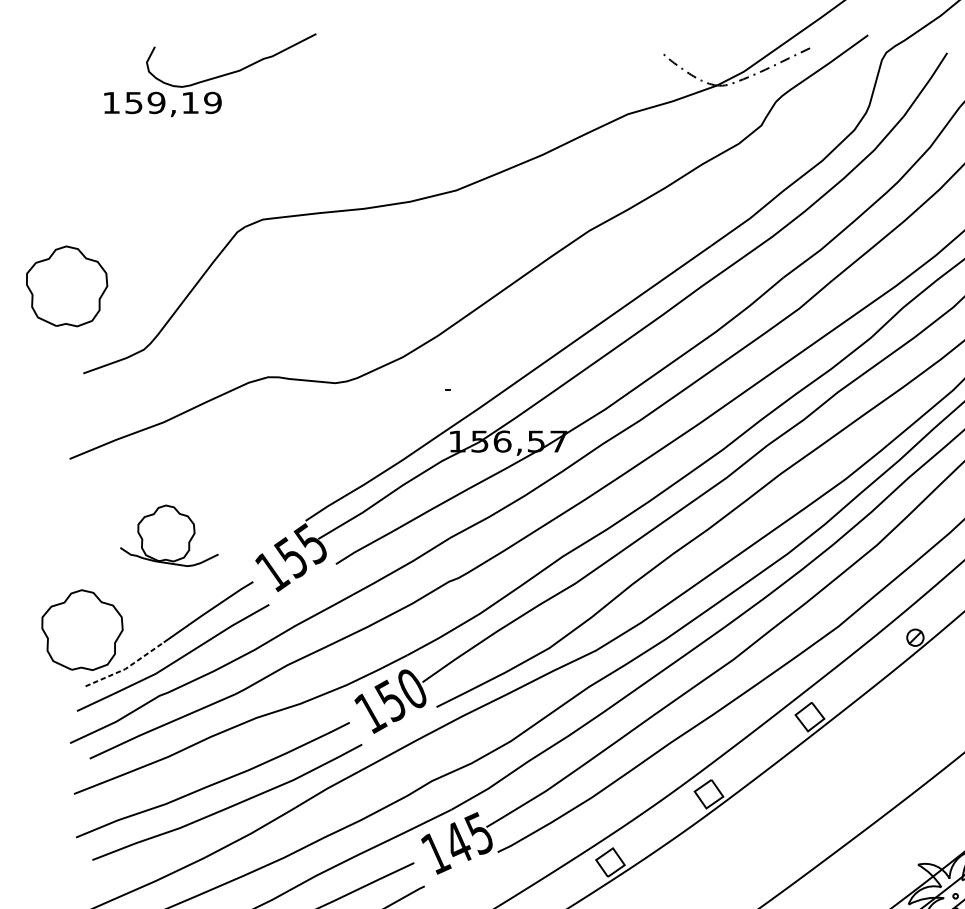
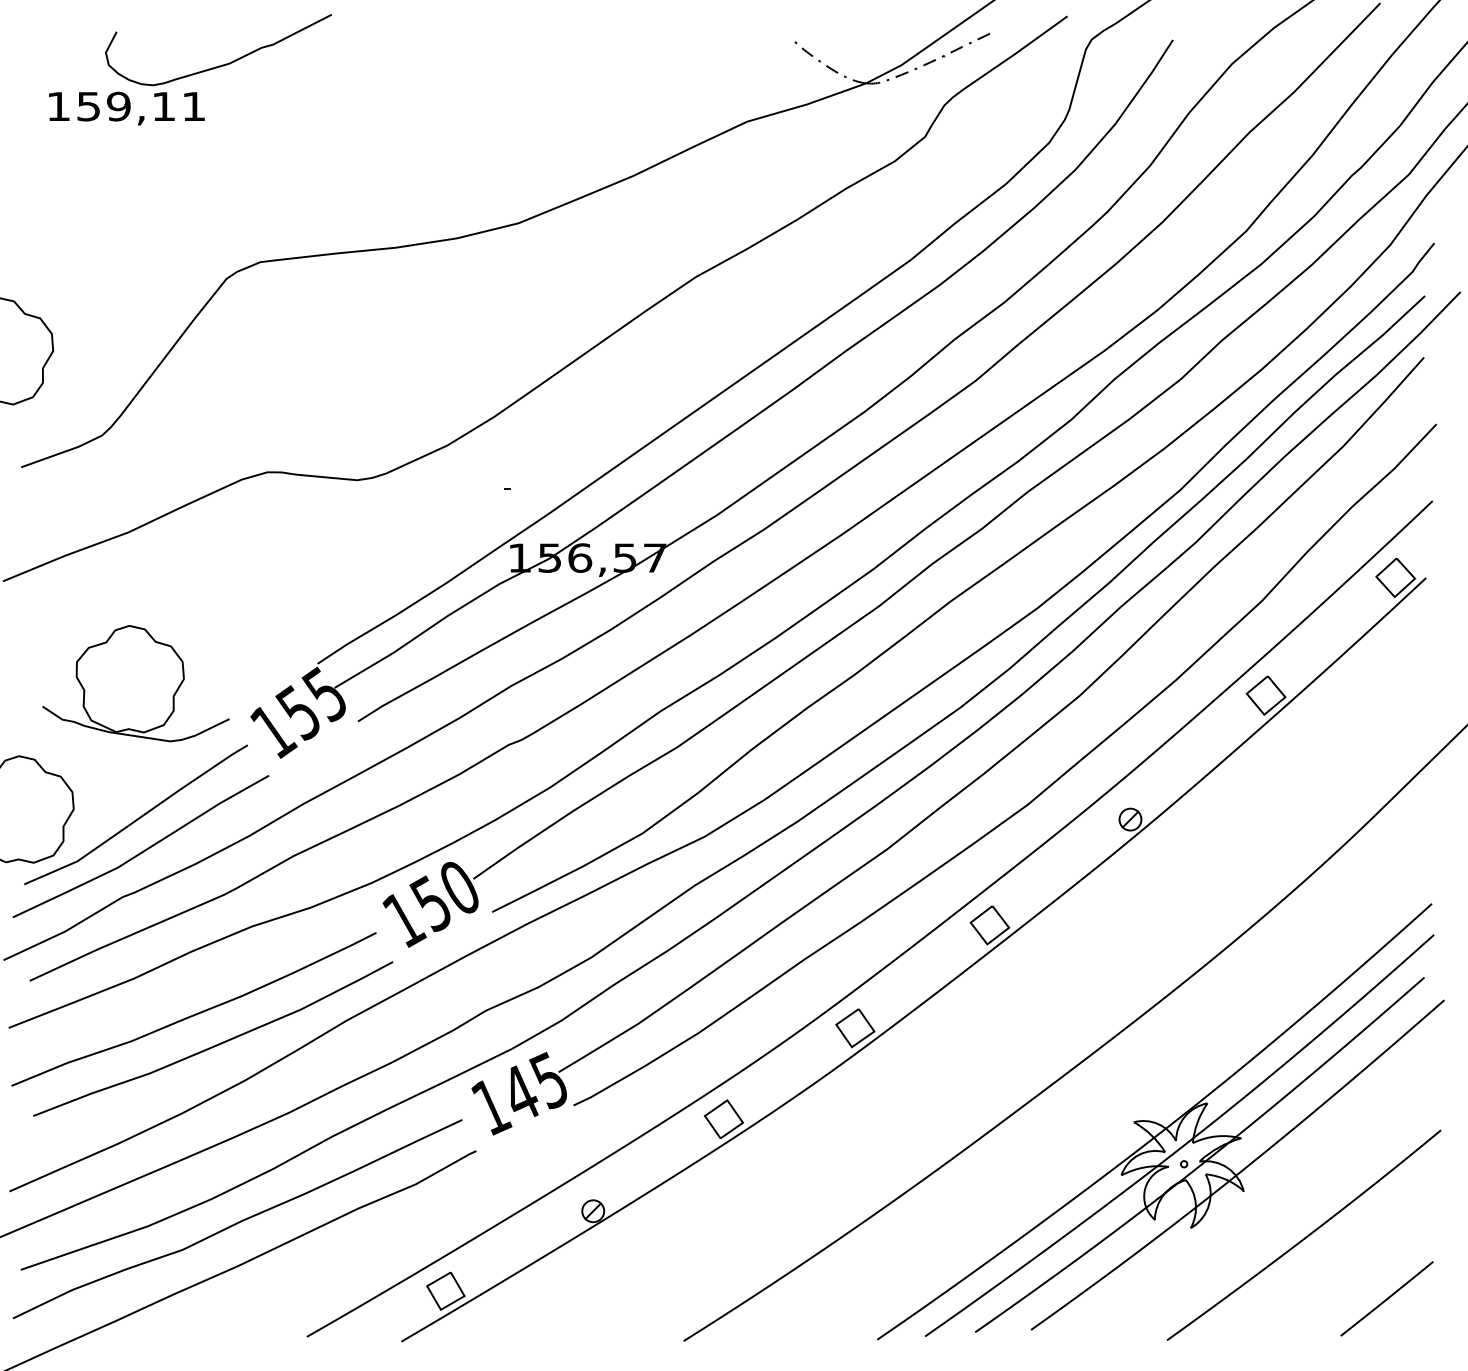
text: (212, 102) -> (193, 106), 159,19 -> 159,11
part: (169, 535) -> (135, 683), size x1.43
line: (127, 668) -> (79, 860), dashed -> solid

